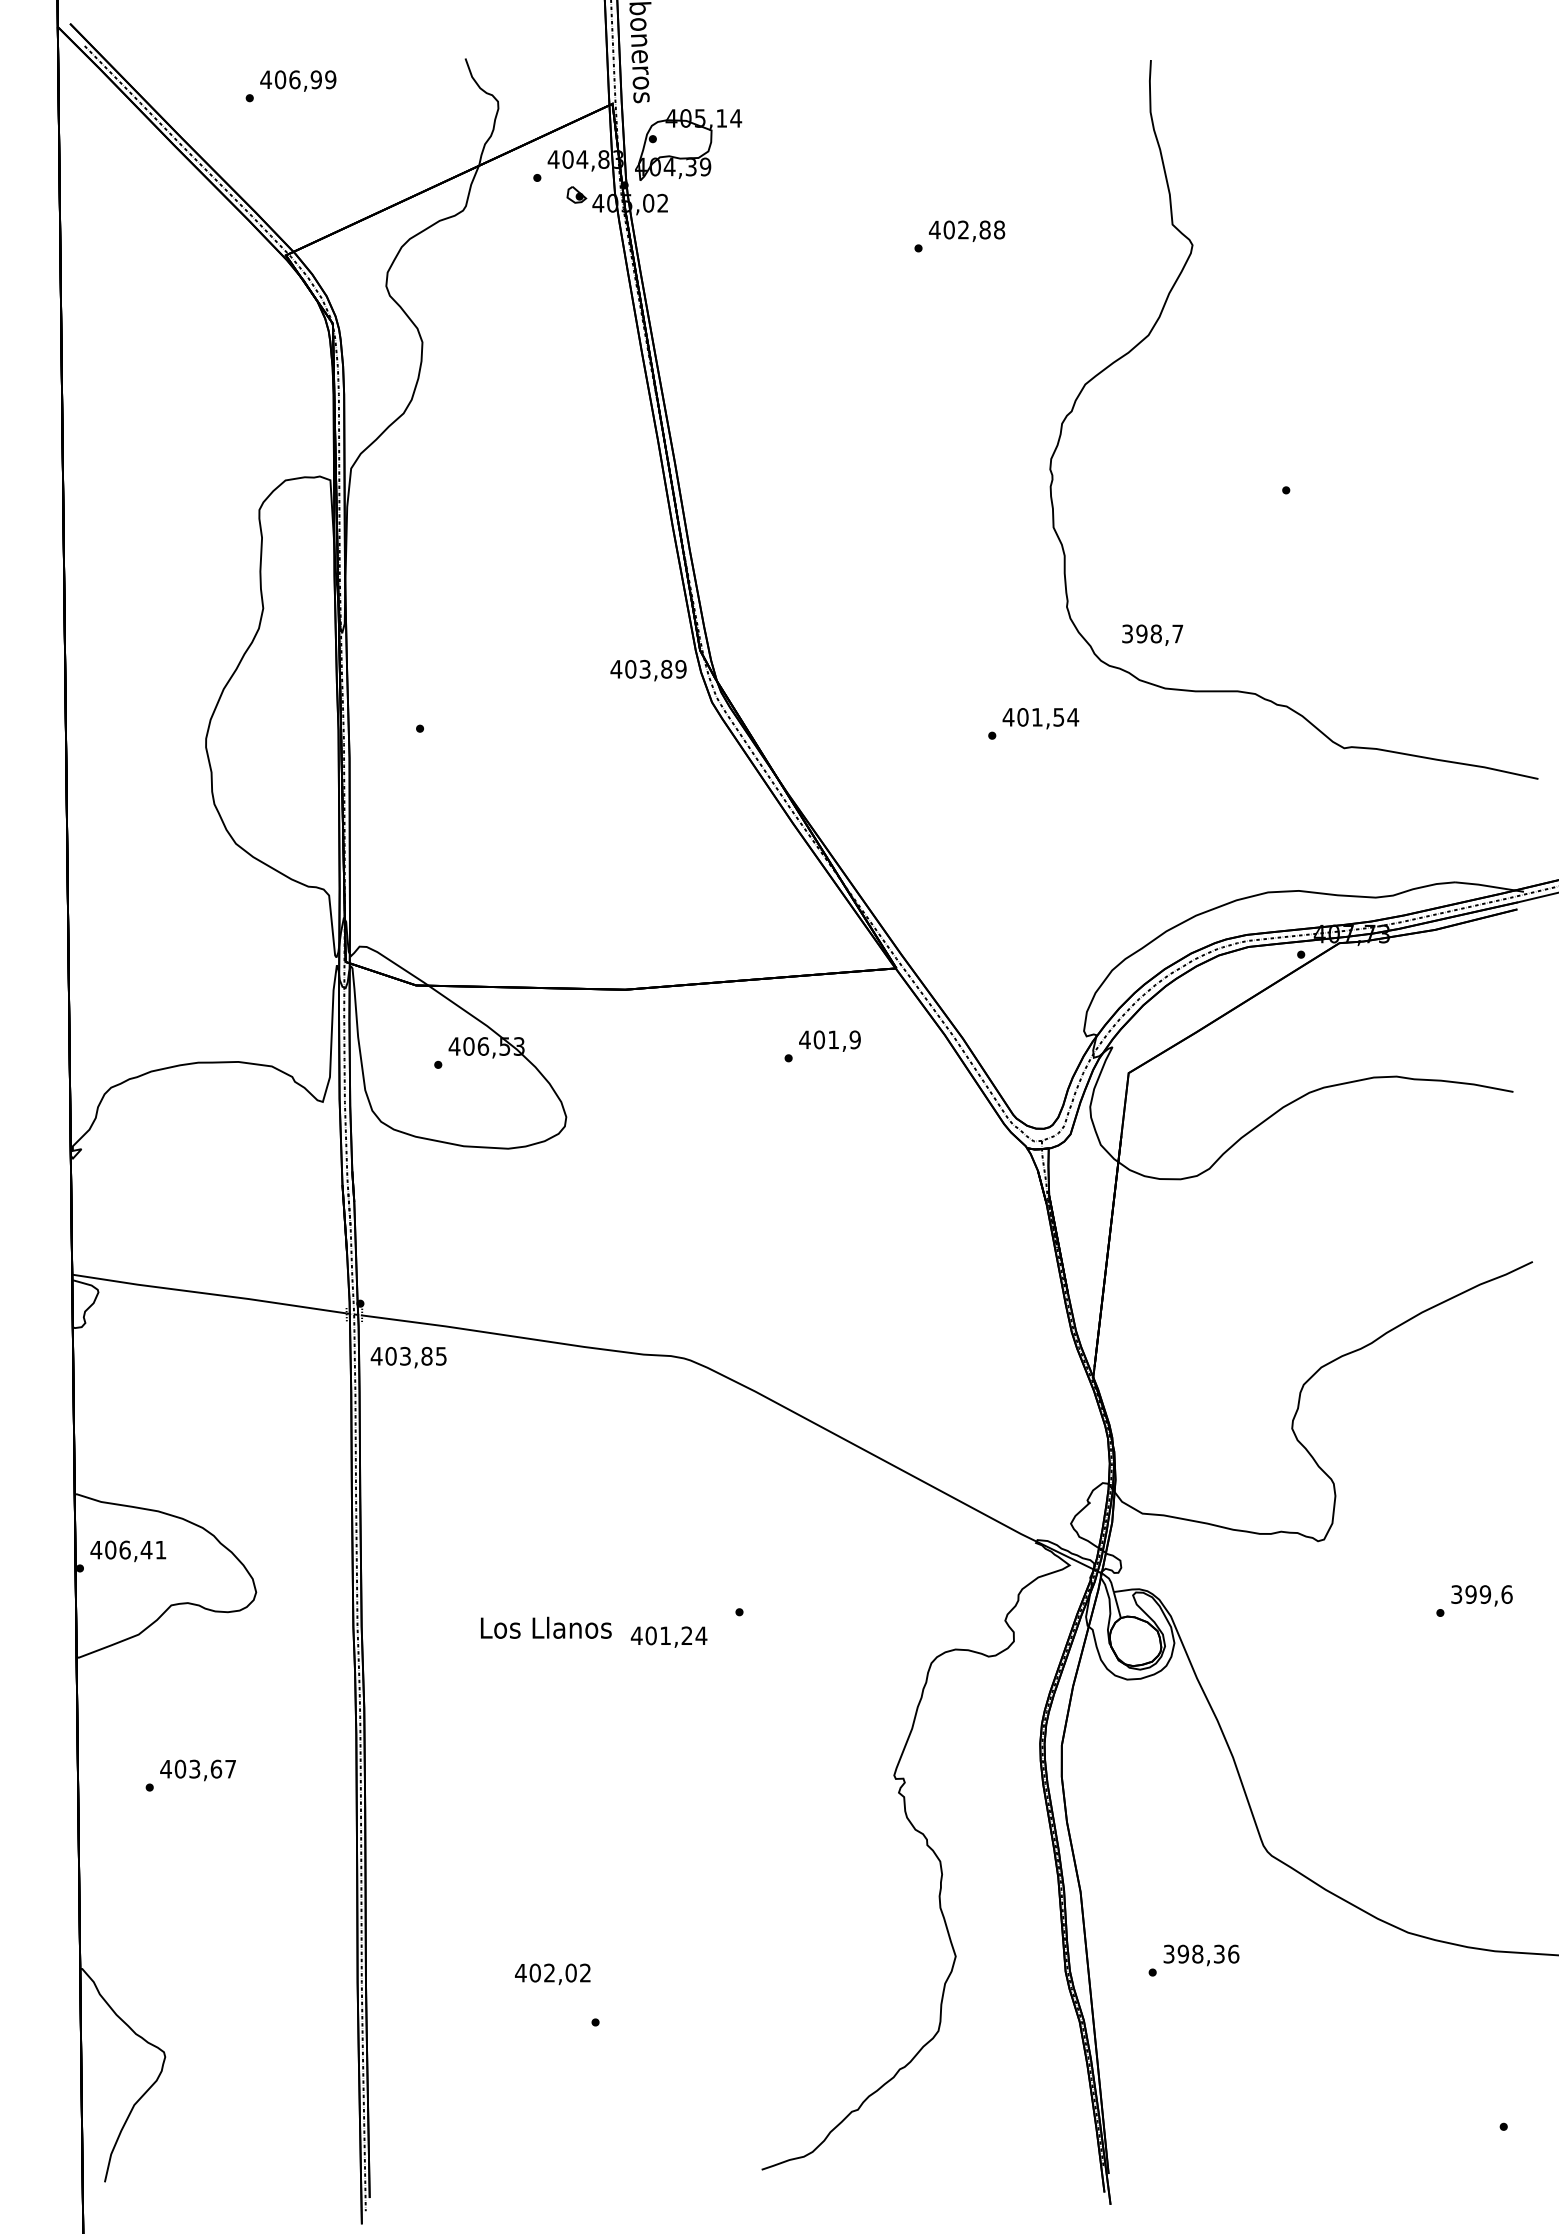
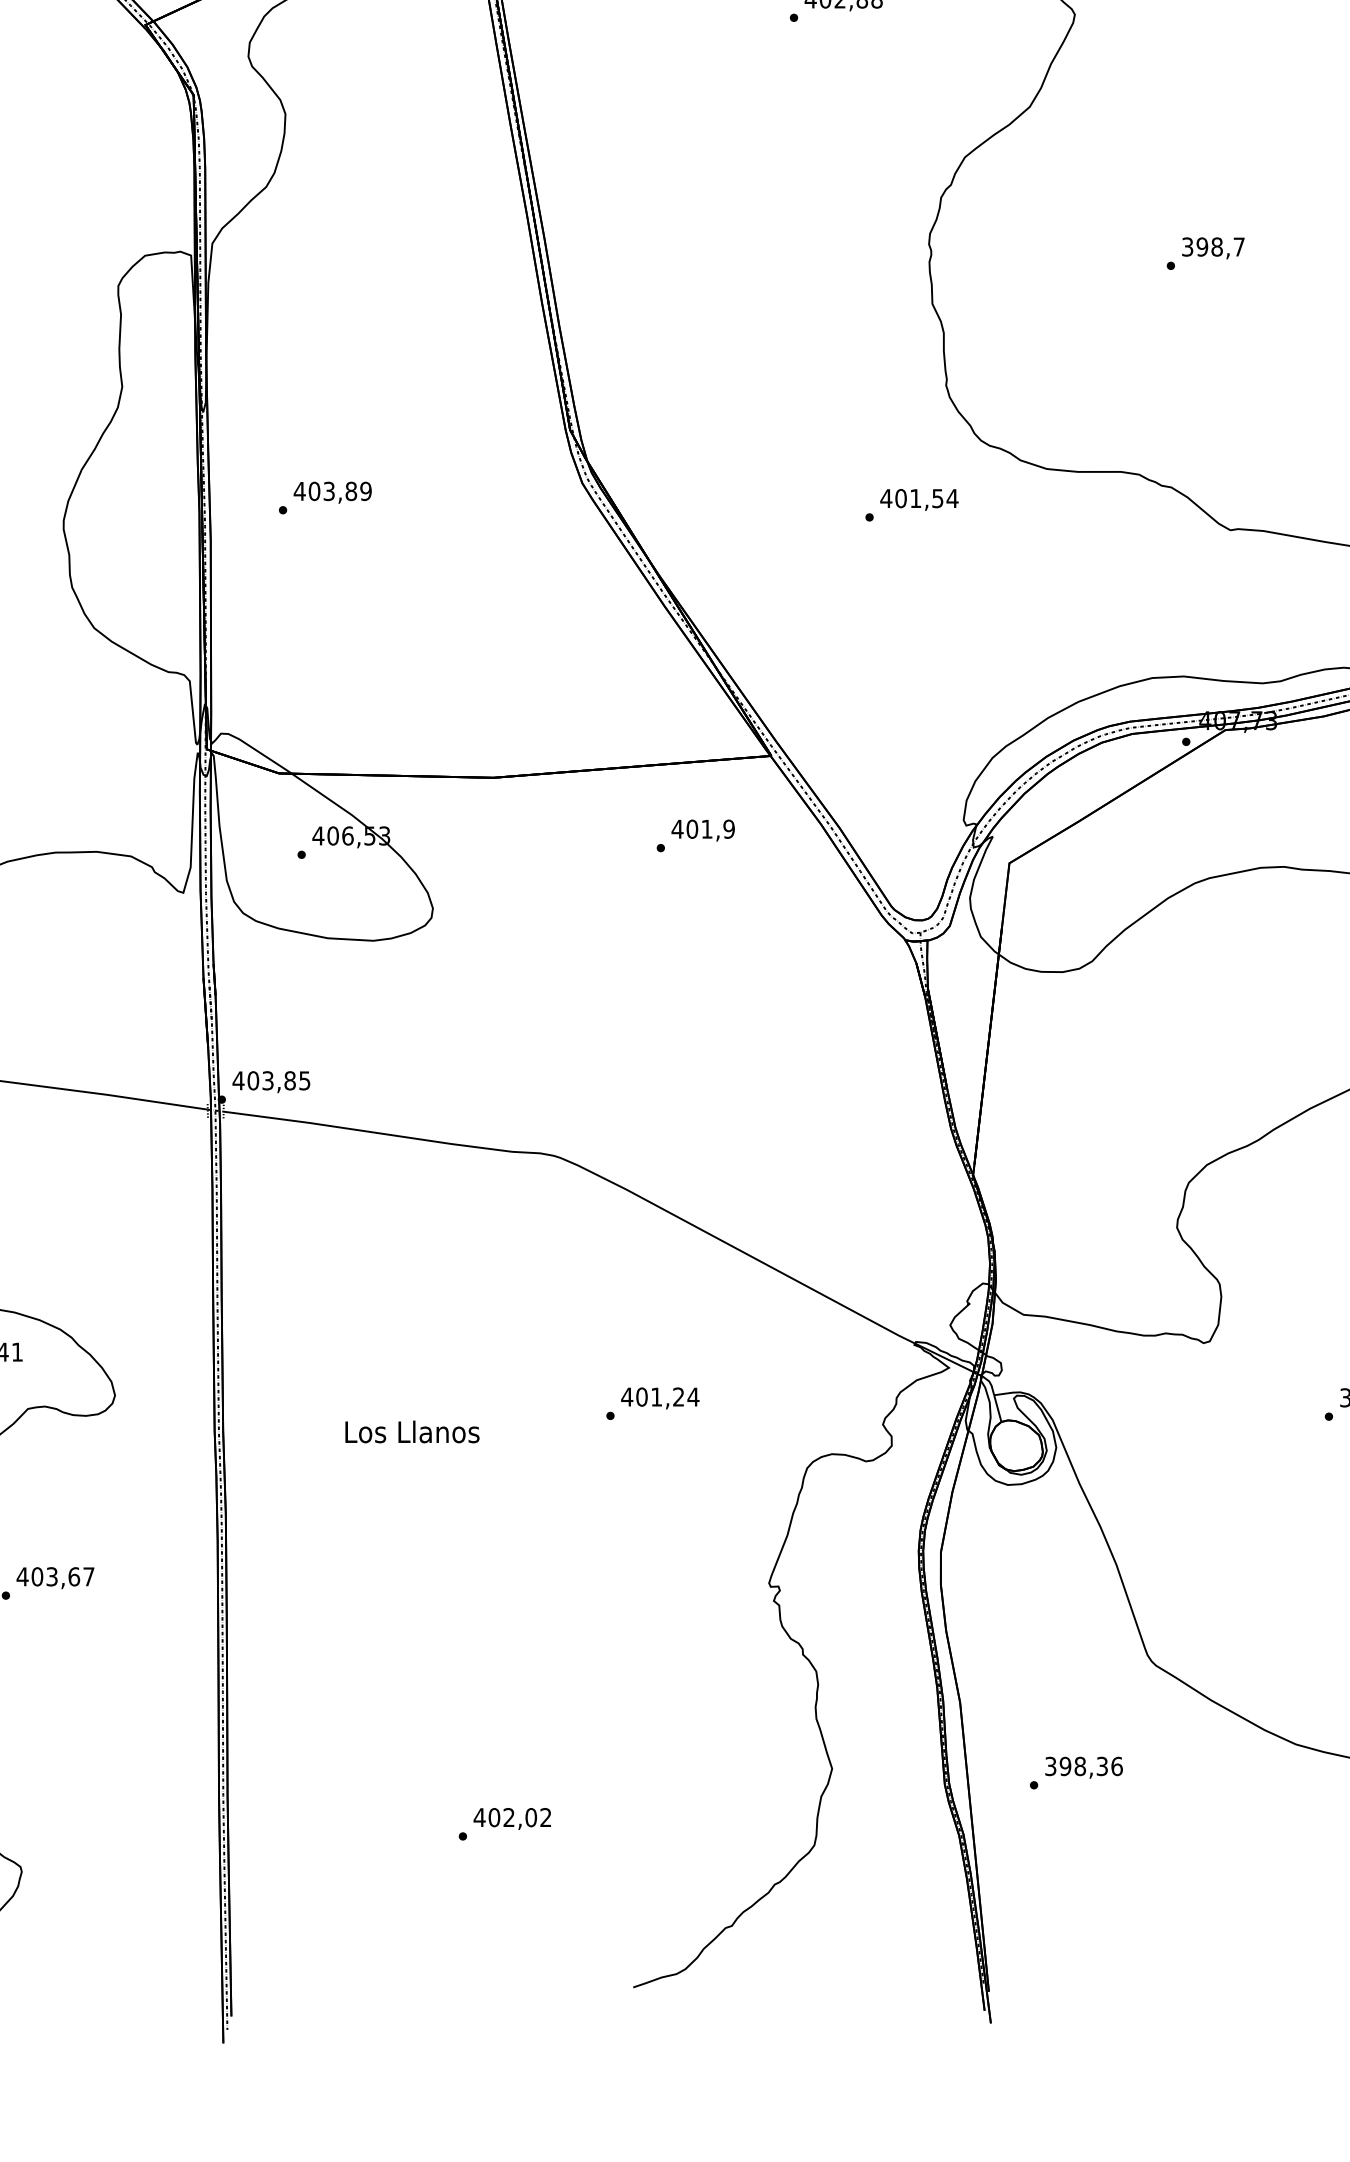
text: (1152, 634) -> (1213, 247), moved
text: (648, 670) -> (332, 492), moved
text: (408, 1357) -> (271, 1082), moved
text: (668, 1636) -> (659, 1397), moved
text: (552, 1974) -> (512, 1819), moved

